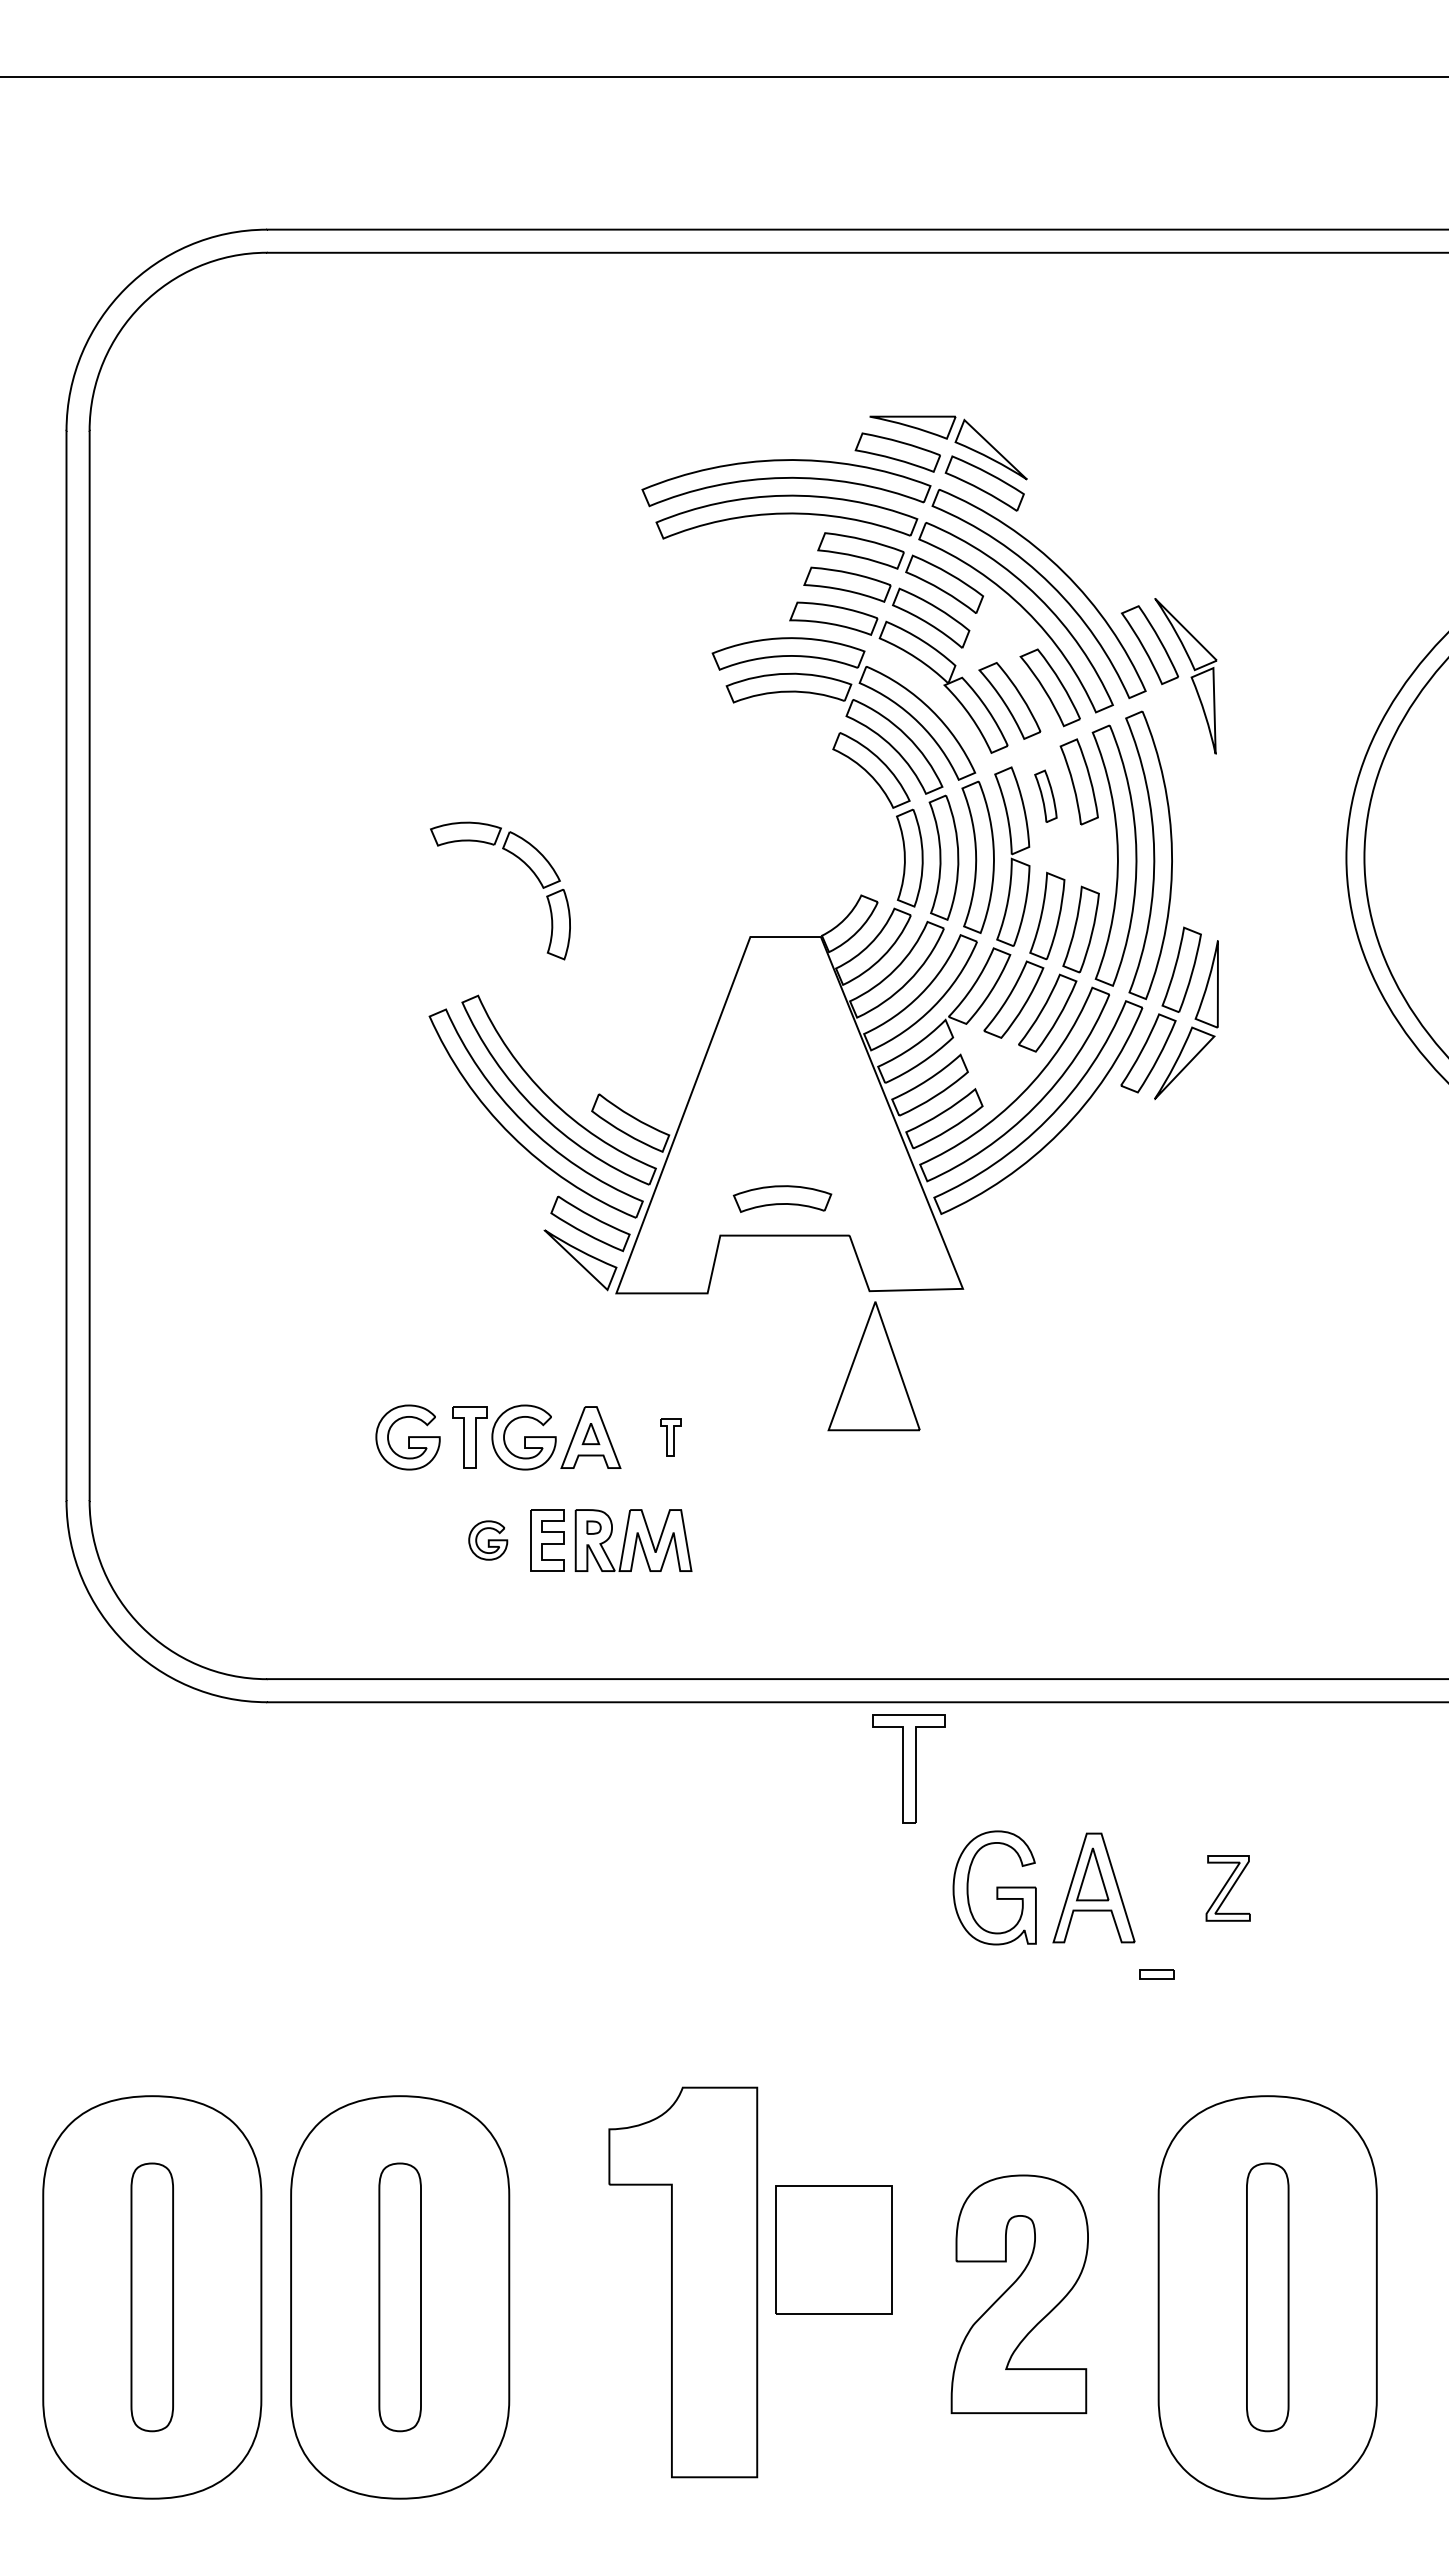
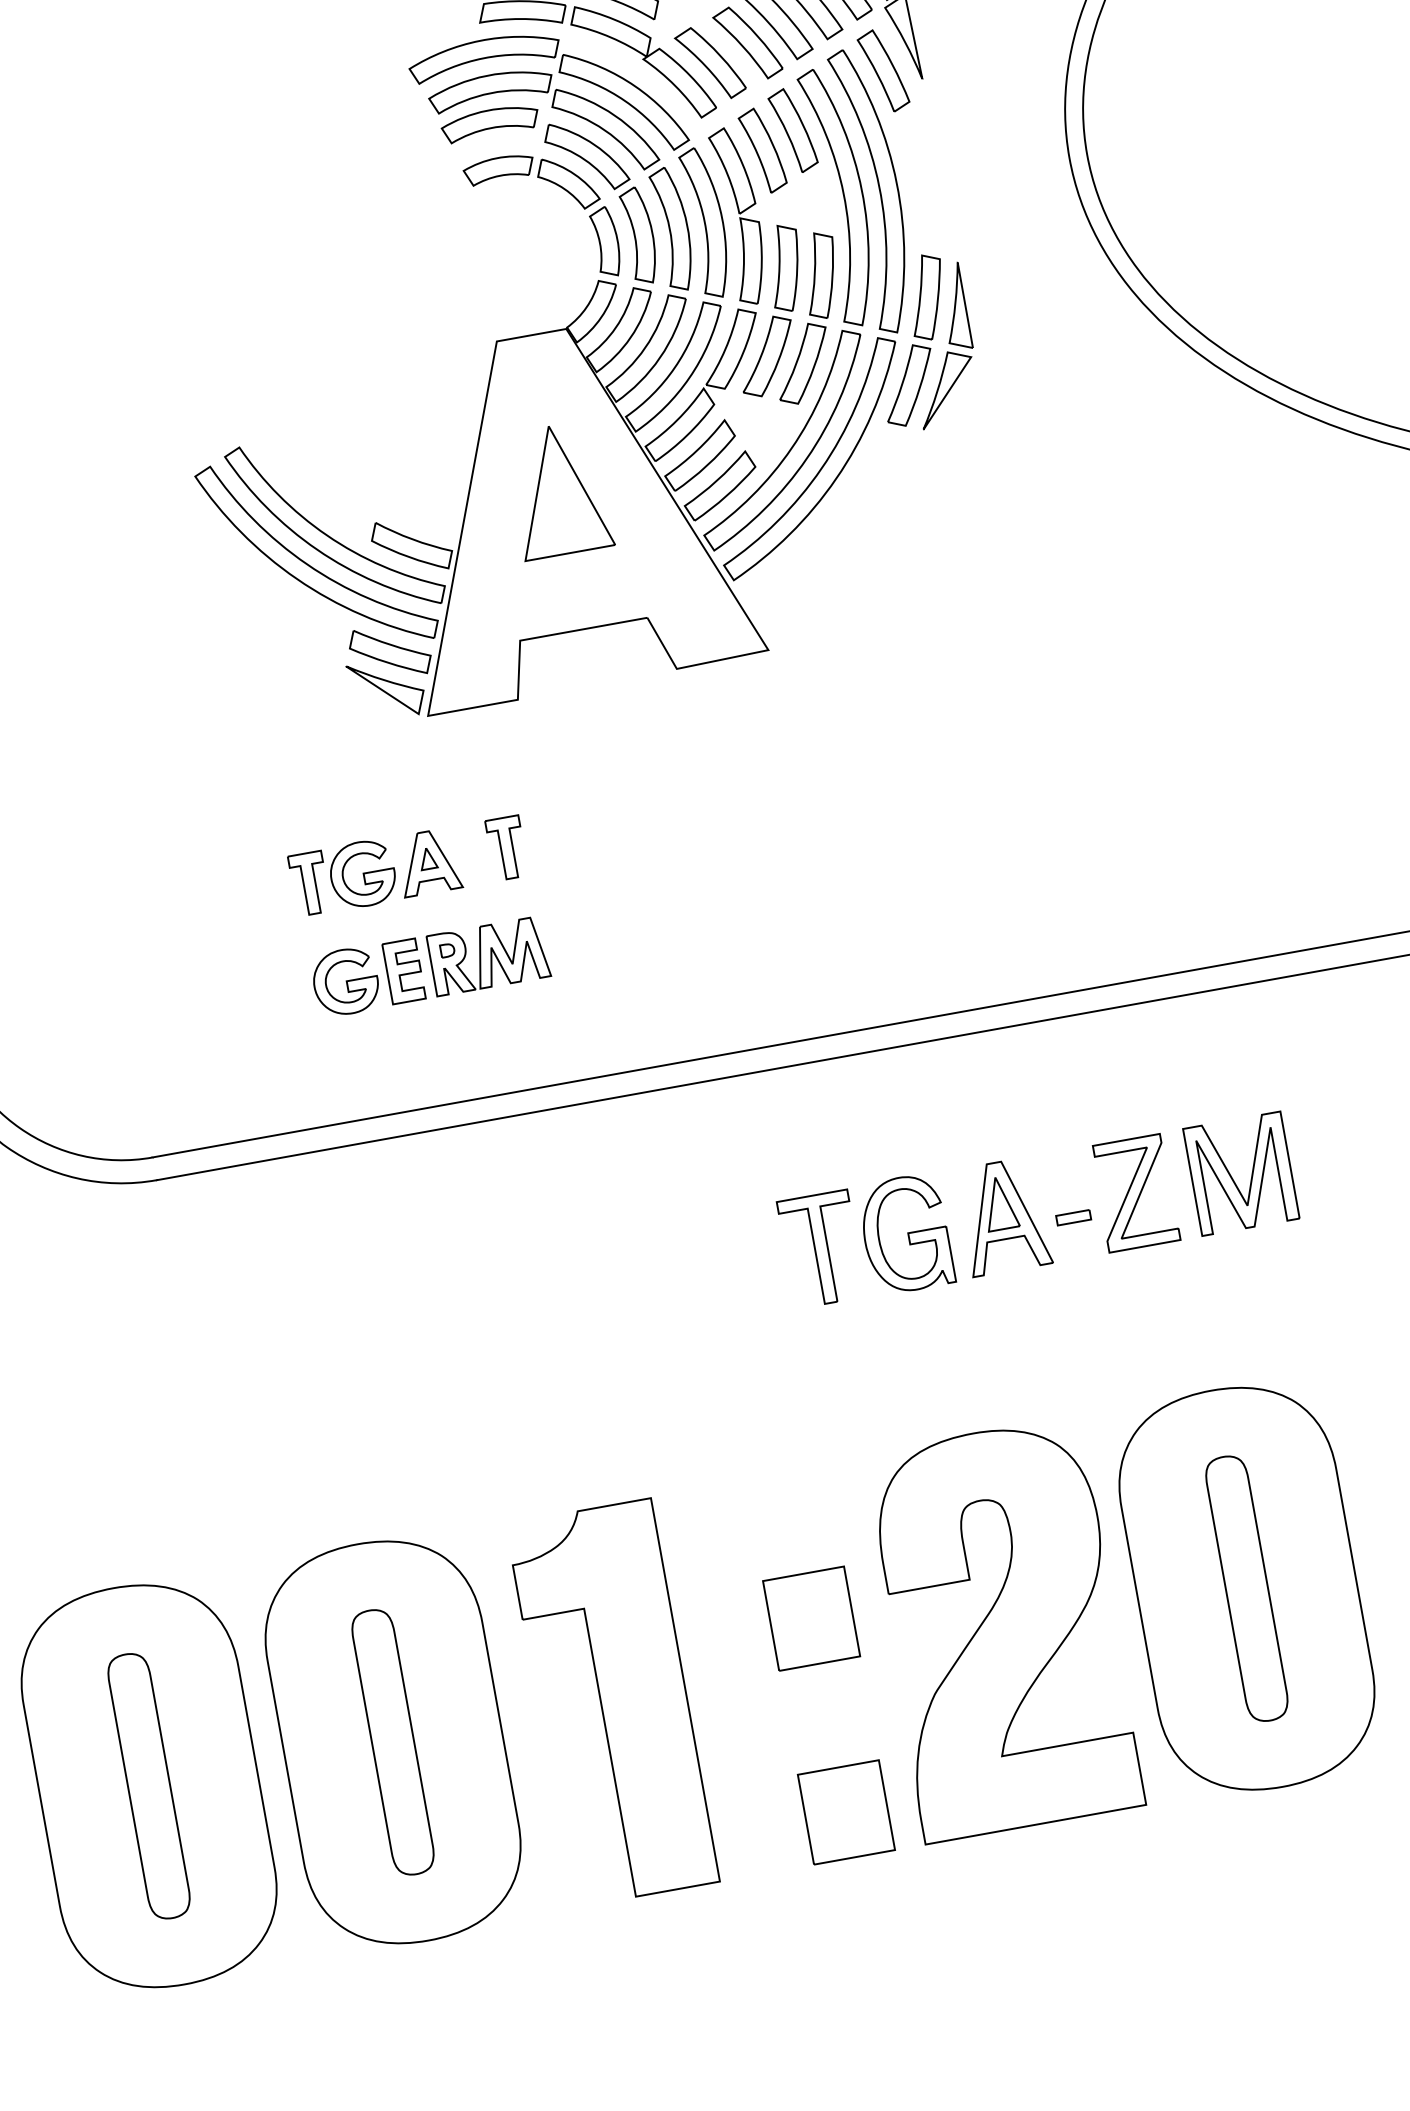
part: (1178, 738) -> (883, 70), added
part: (1045, 796) -> (762, 150), size x1.67
part: (522, 862) -> (559, 187), moved
part: (782, 1198) -> (490, 122), moved
part: (873, 1366) -> (558, 490), moved
part: (407, 1437) -> (248, 894), removed
part: (670, 1437) -> (506, 848), size x1.67
part: (487, 1540) -> (345, 981), size x1.67
part: (908, 1768) -> (820, 1248), moved
part: (1228, 1888) -> (1135, 1193), size x1.67
part: (1326, 1889) -> (1232, 1176), added
part: (1156, 1974) -> (1073, 1217), moved
part: (833, 2249) -> (811, 1618), size x0.71
part: (683, 2282) -> (612, 1702), moved
part: (1019, 2294) -> (1002, 1629), size x1.67
part: (833, 2446) -> (845, 1812), added

